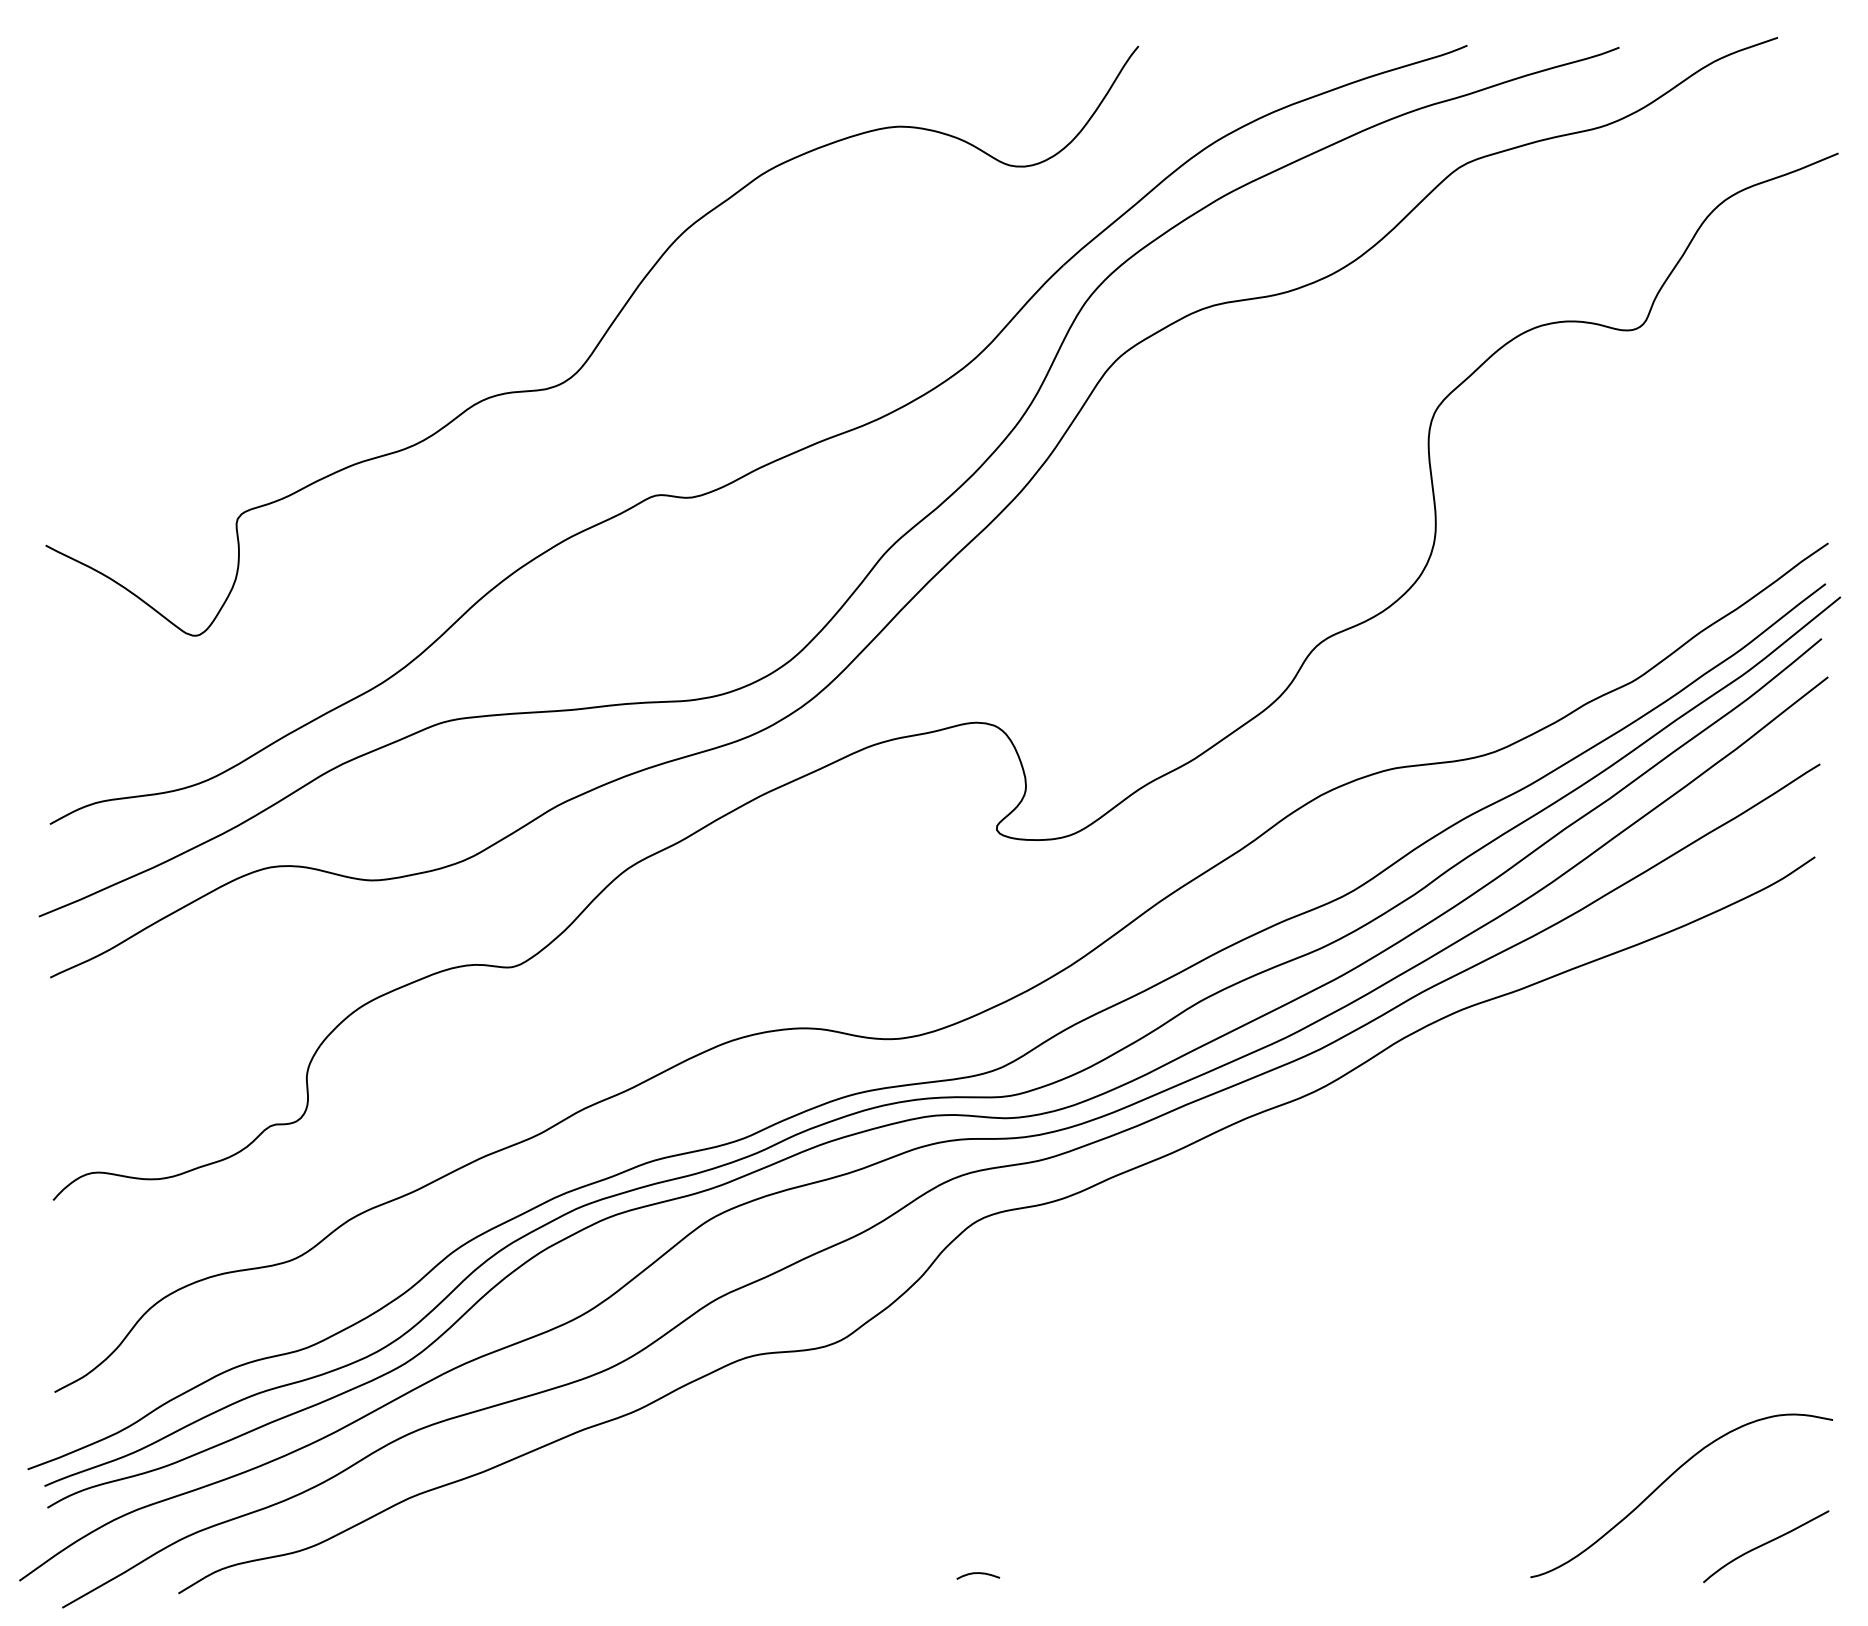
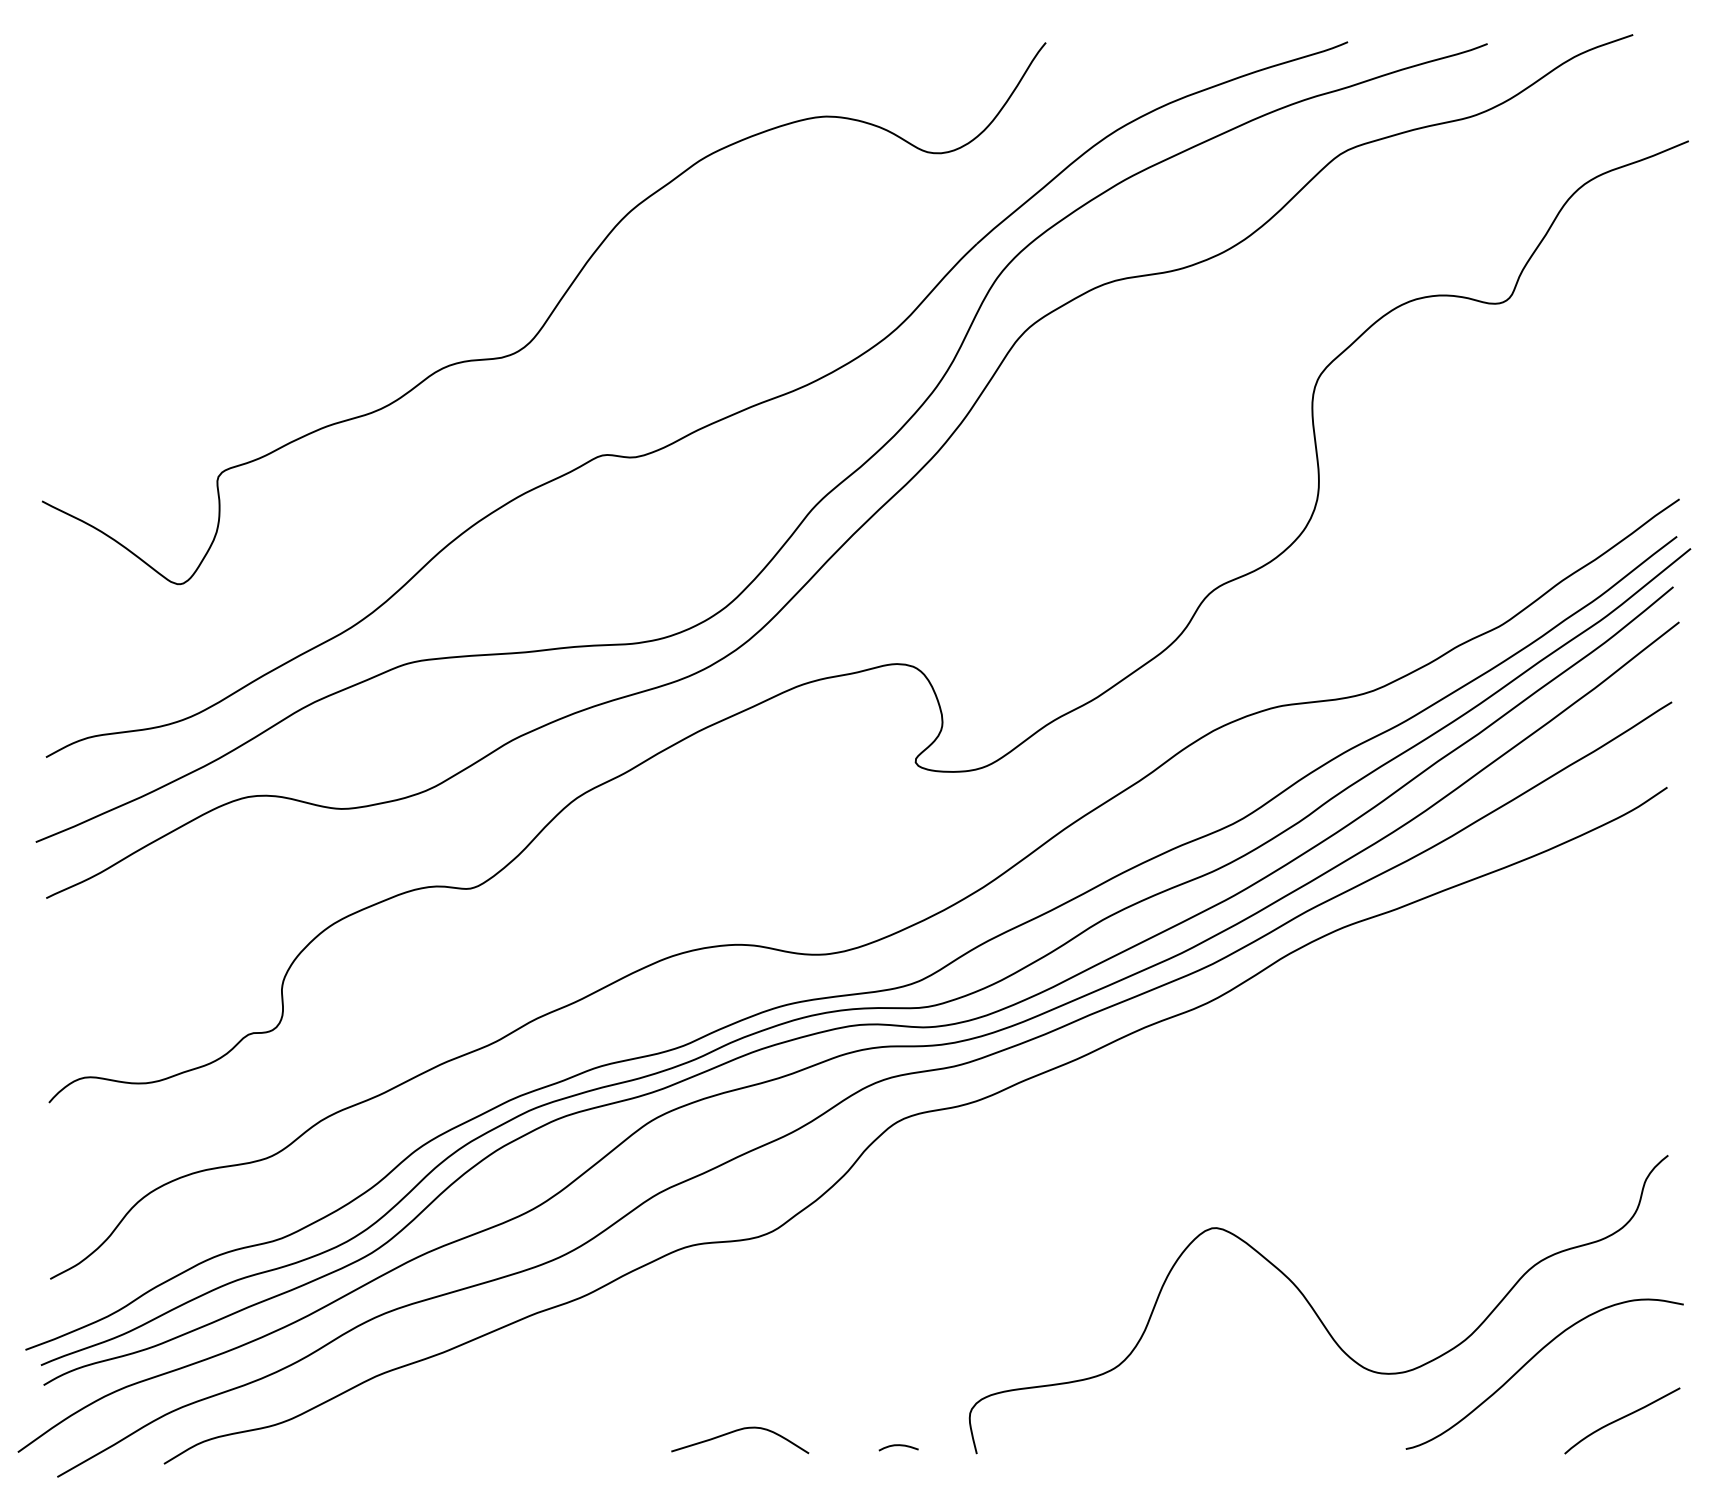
curve: (1429, 1423) -> (1313, 1307), added
curve: (802, 1558) -> (737, 1431), added

